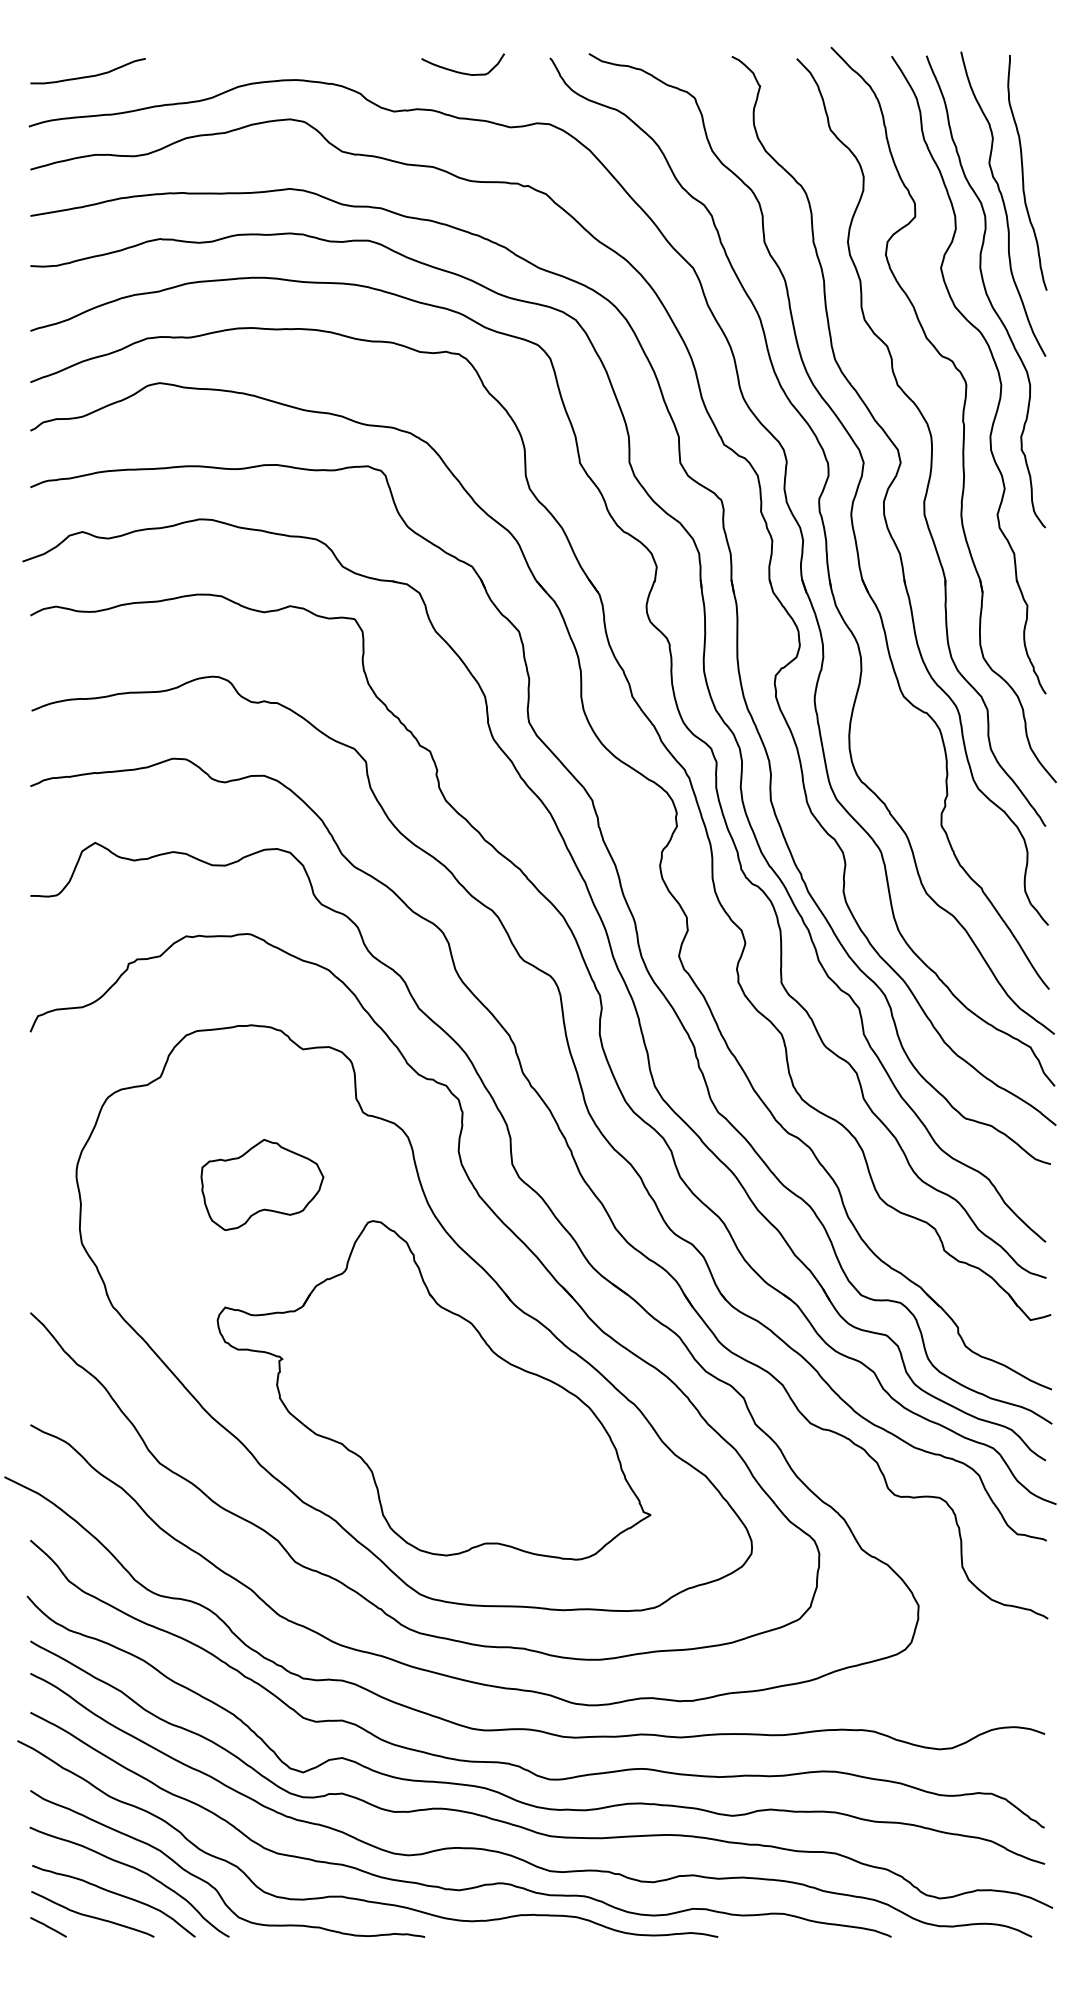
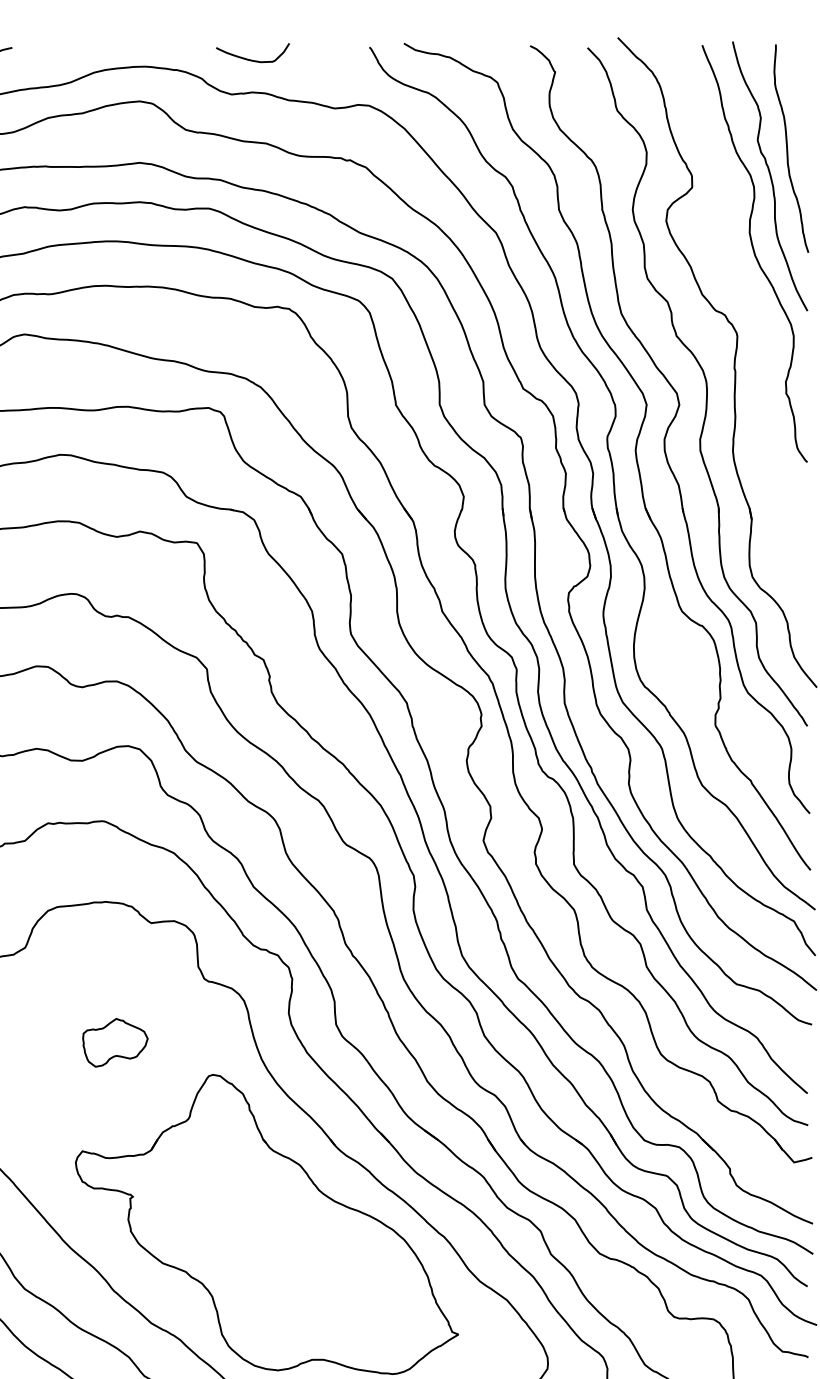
curve: (459, 71) -> (249, 59), moved
part: (995, 367) -> (763, 320), removed
part: (262, 1184) -> (115, 1042), size x0.6

